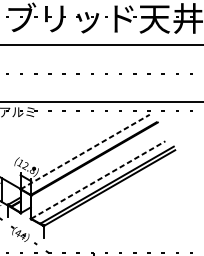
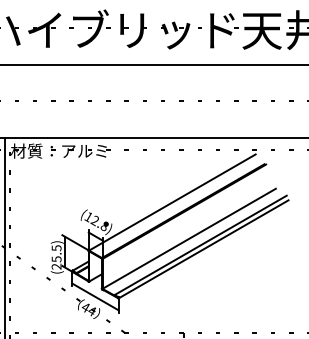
line: (85, 151) -> (172, 202), dashed -> solid
line: (98, 179) -> (189, 238), dashed -> solid
line: (25, 224) -> (95, 296), added

